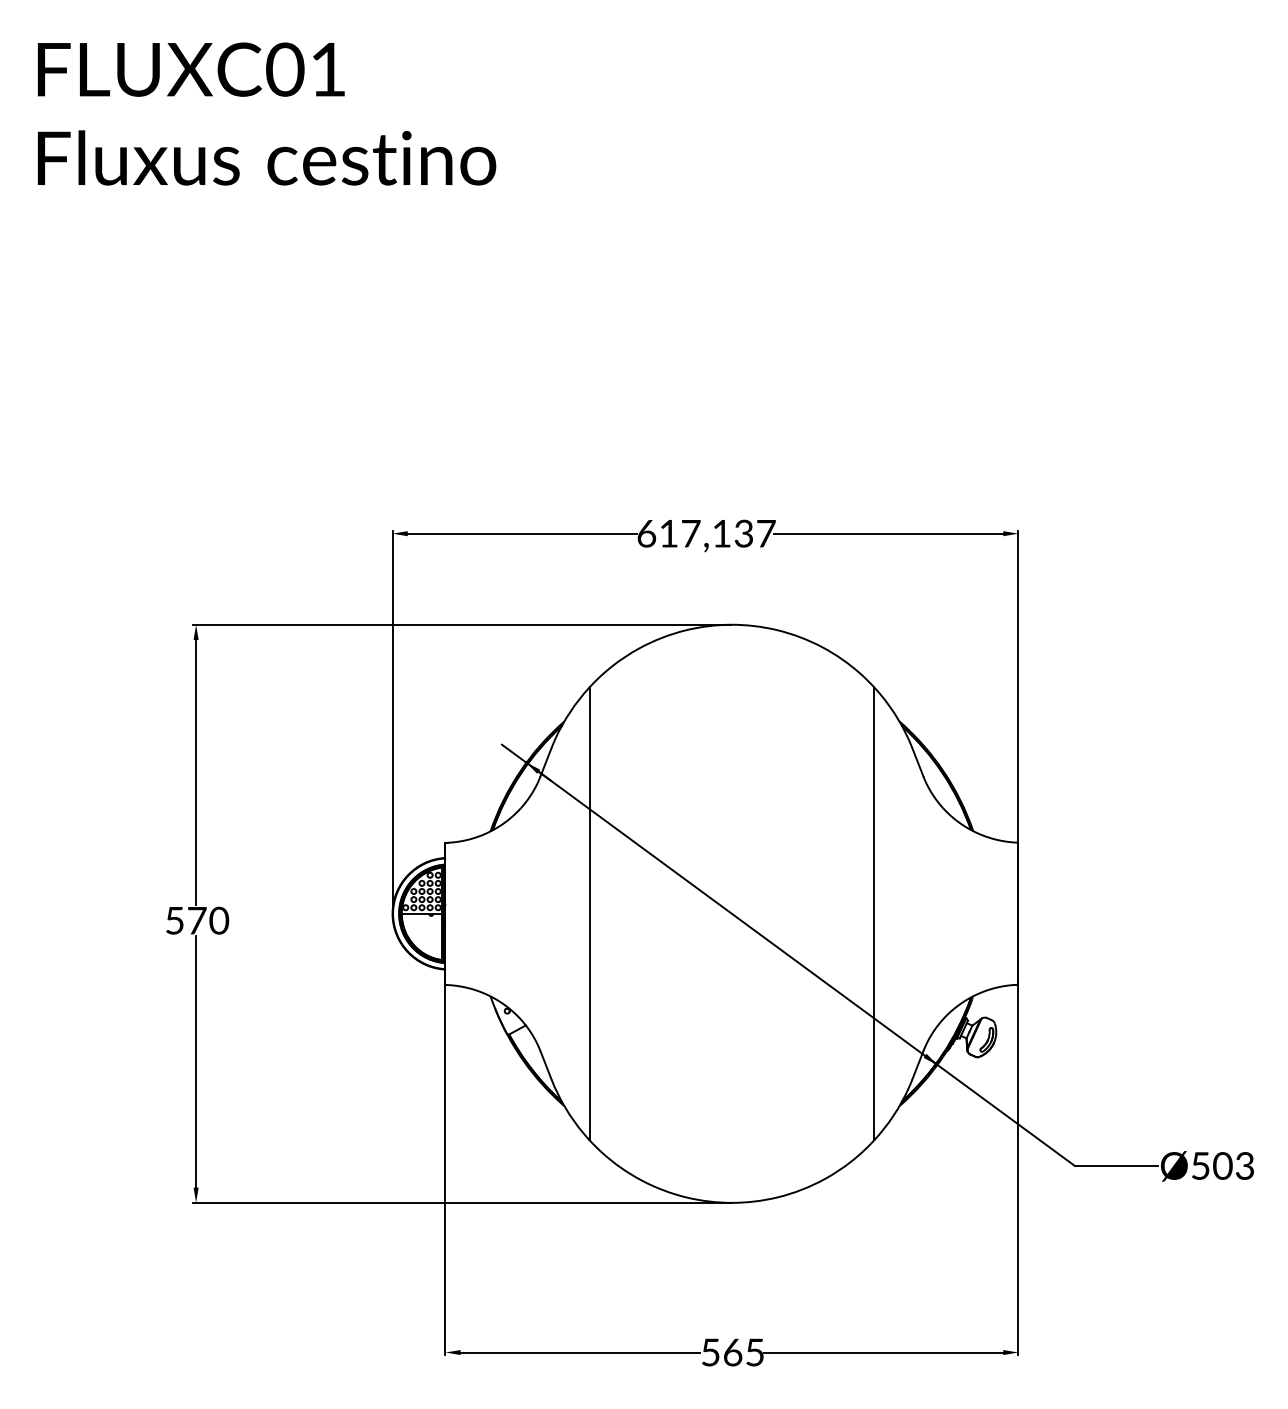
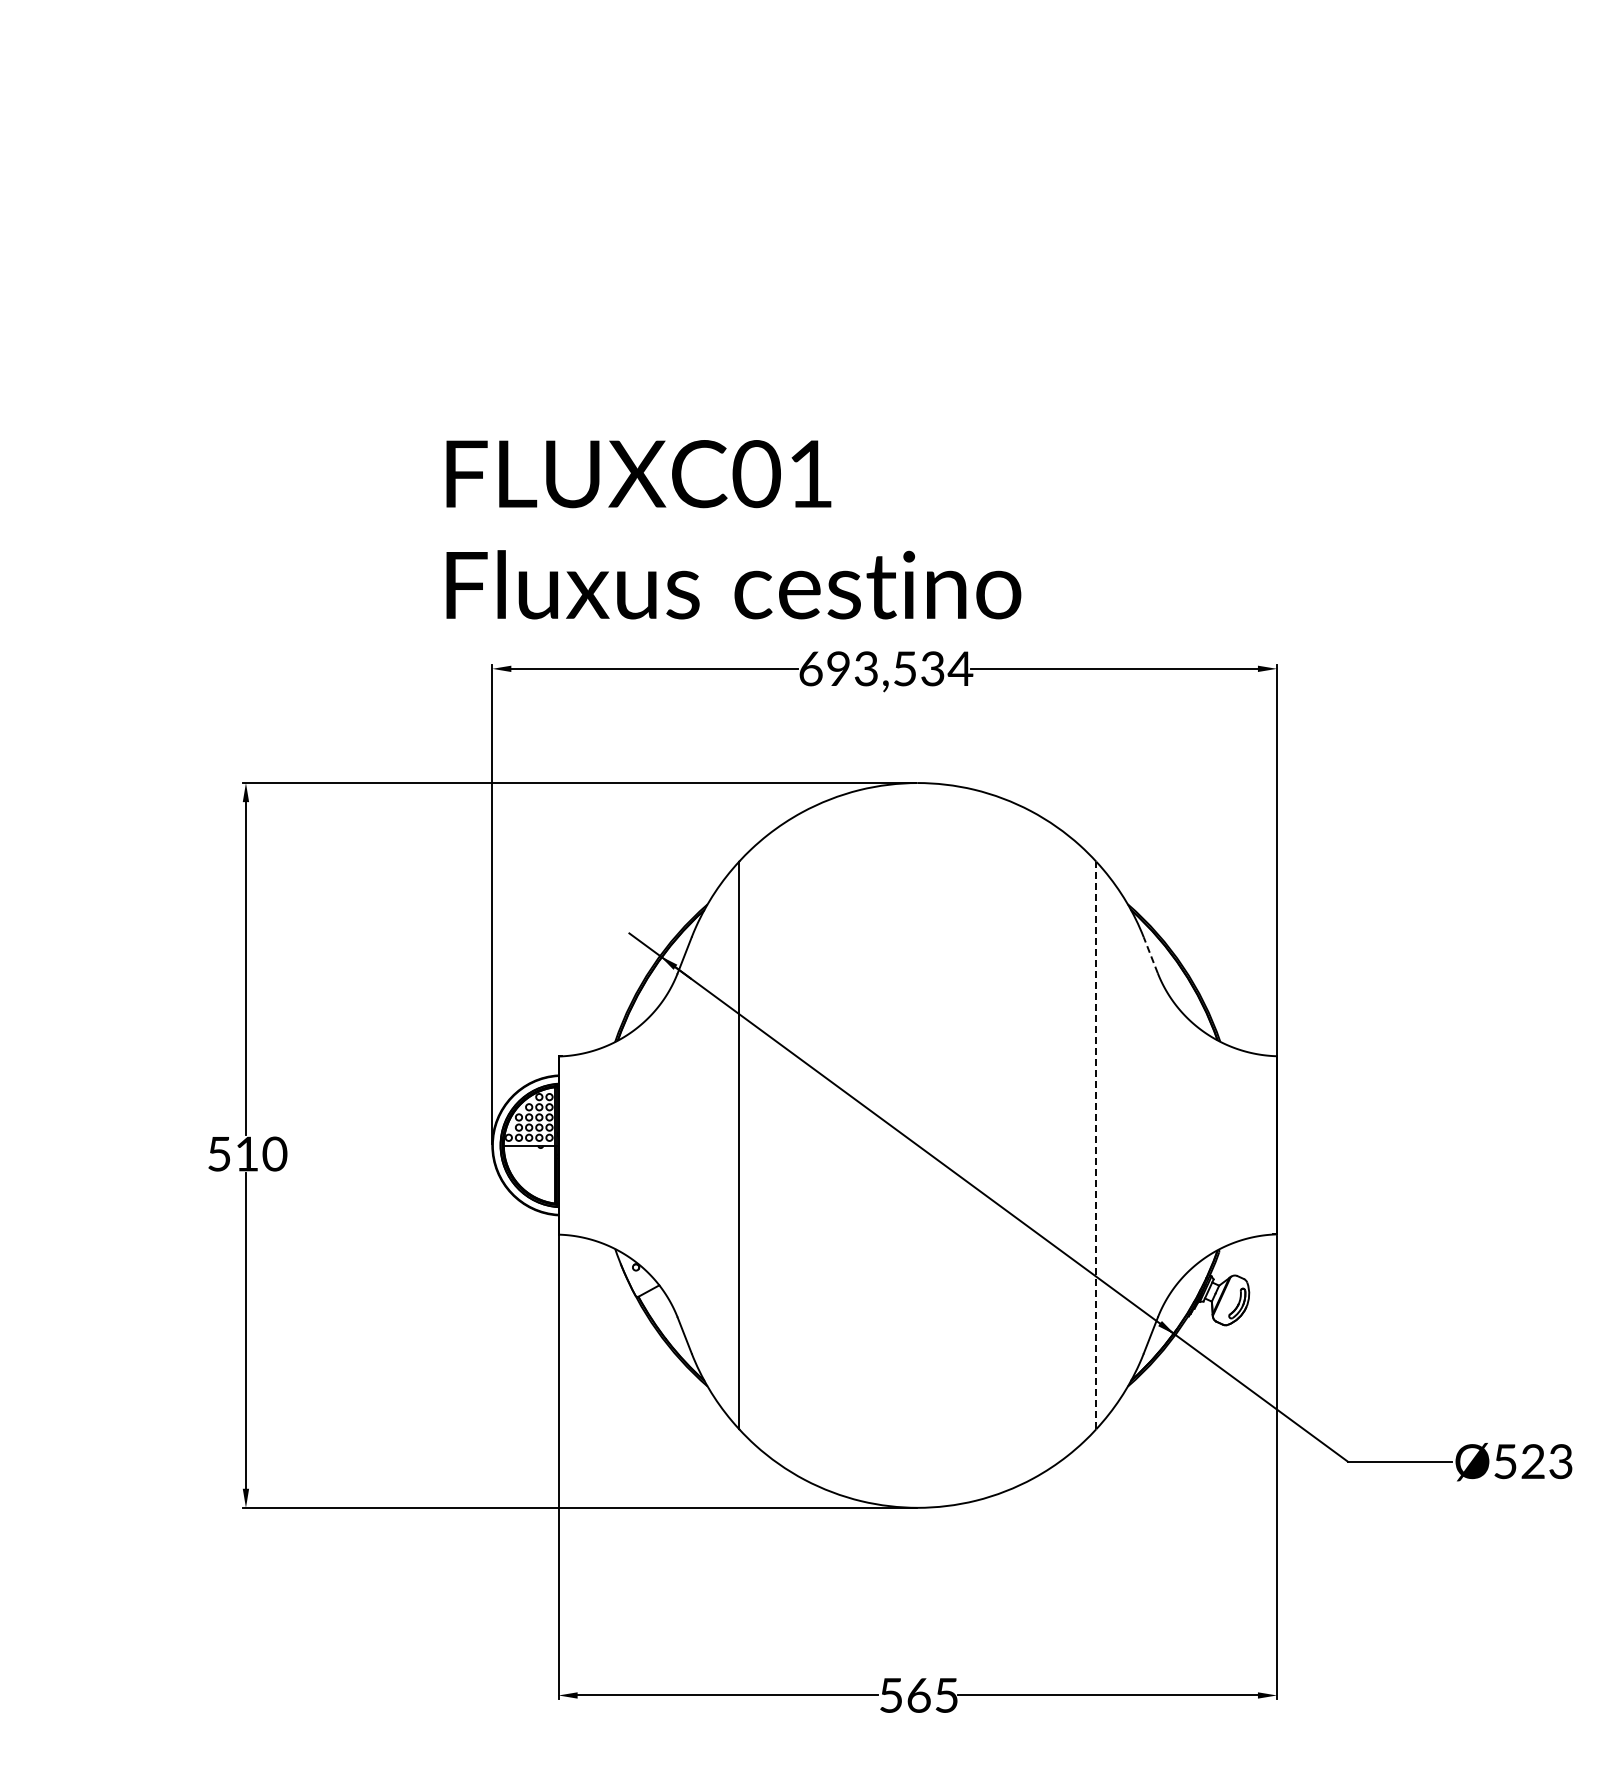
text: (266, 113) -> (733, 529), moved
text: (718, 533) -> (900, 668), 617,137 -> 693,534
line: (917, 761) -> (1150, 954), solid -> dashed
line: (874, 913) -> (1096, 1145), solid -> dashed
text: (197, 921) -> (247, 1154), 570 -> 510
text: (1222, 1165) -> (1532, 1461), Ø503 -> Ø523

